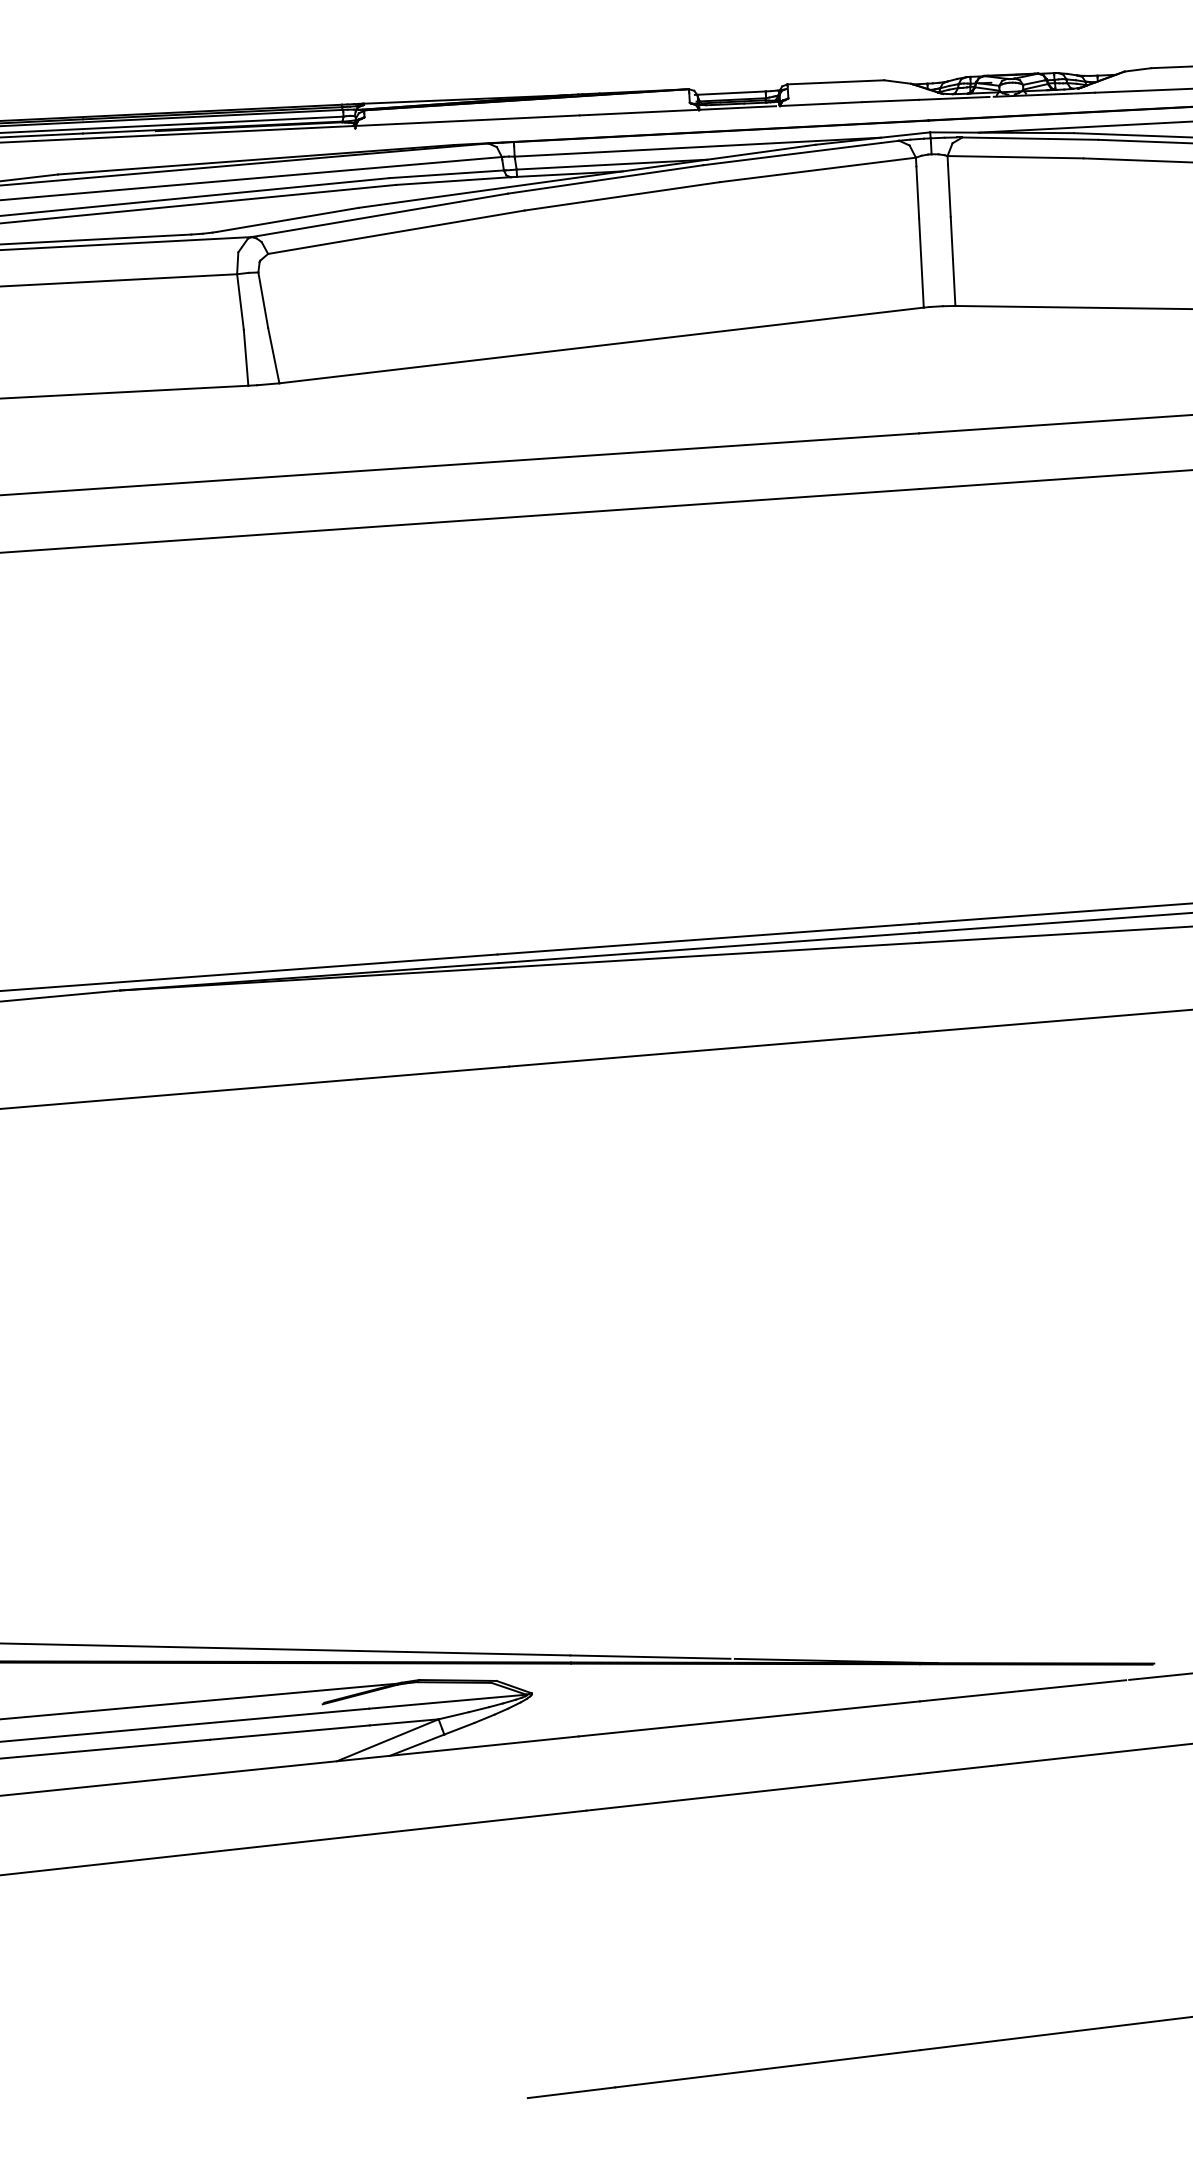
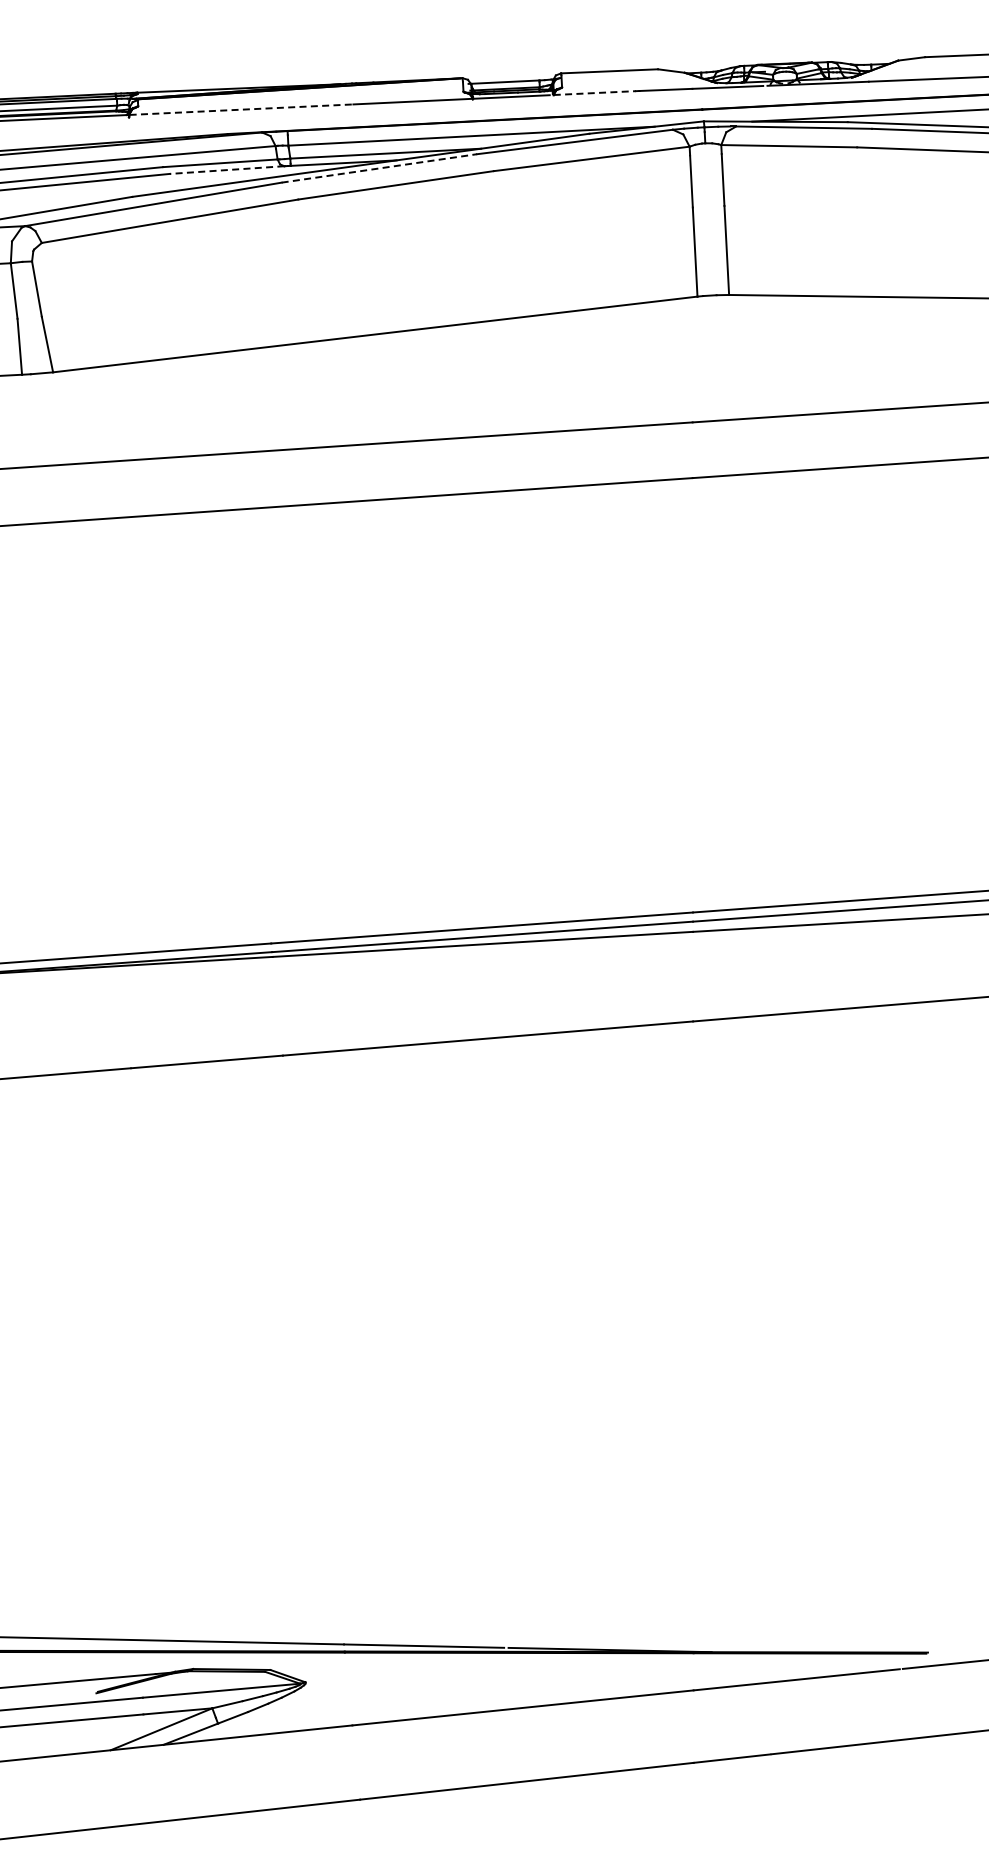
line: (821, 104) -> (595, 93), solid -> dashed
line: (467, 120) -> (241, 109), solid -> dashed
line: (605, 179) -> (379, 168), solid -> dashed
line: (452, 181) -> (226, 170), solid -> dashed

